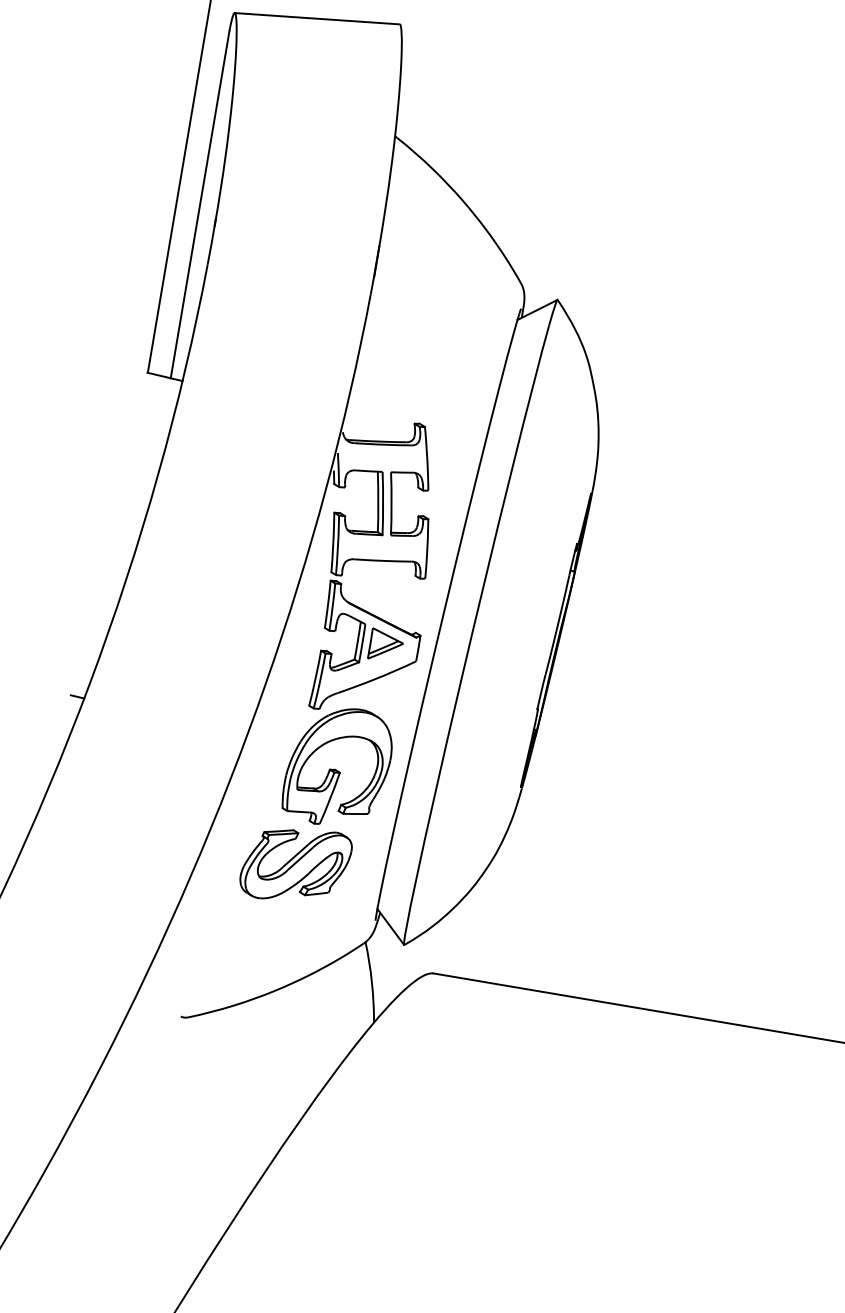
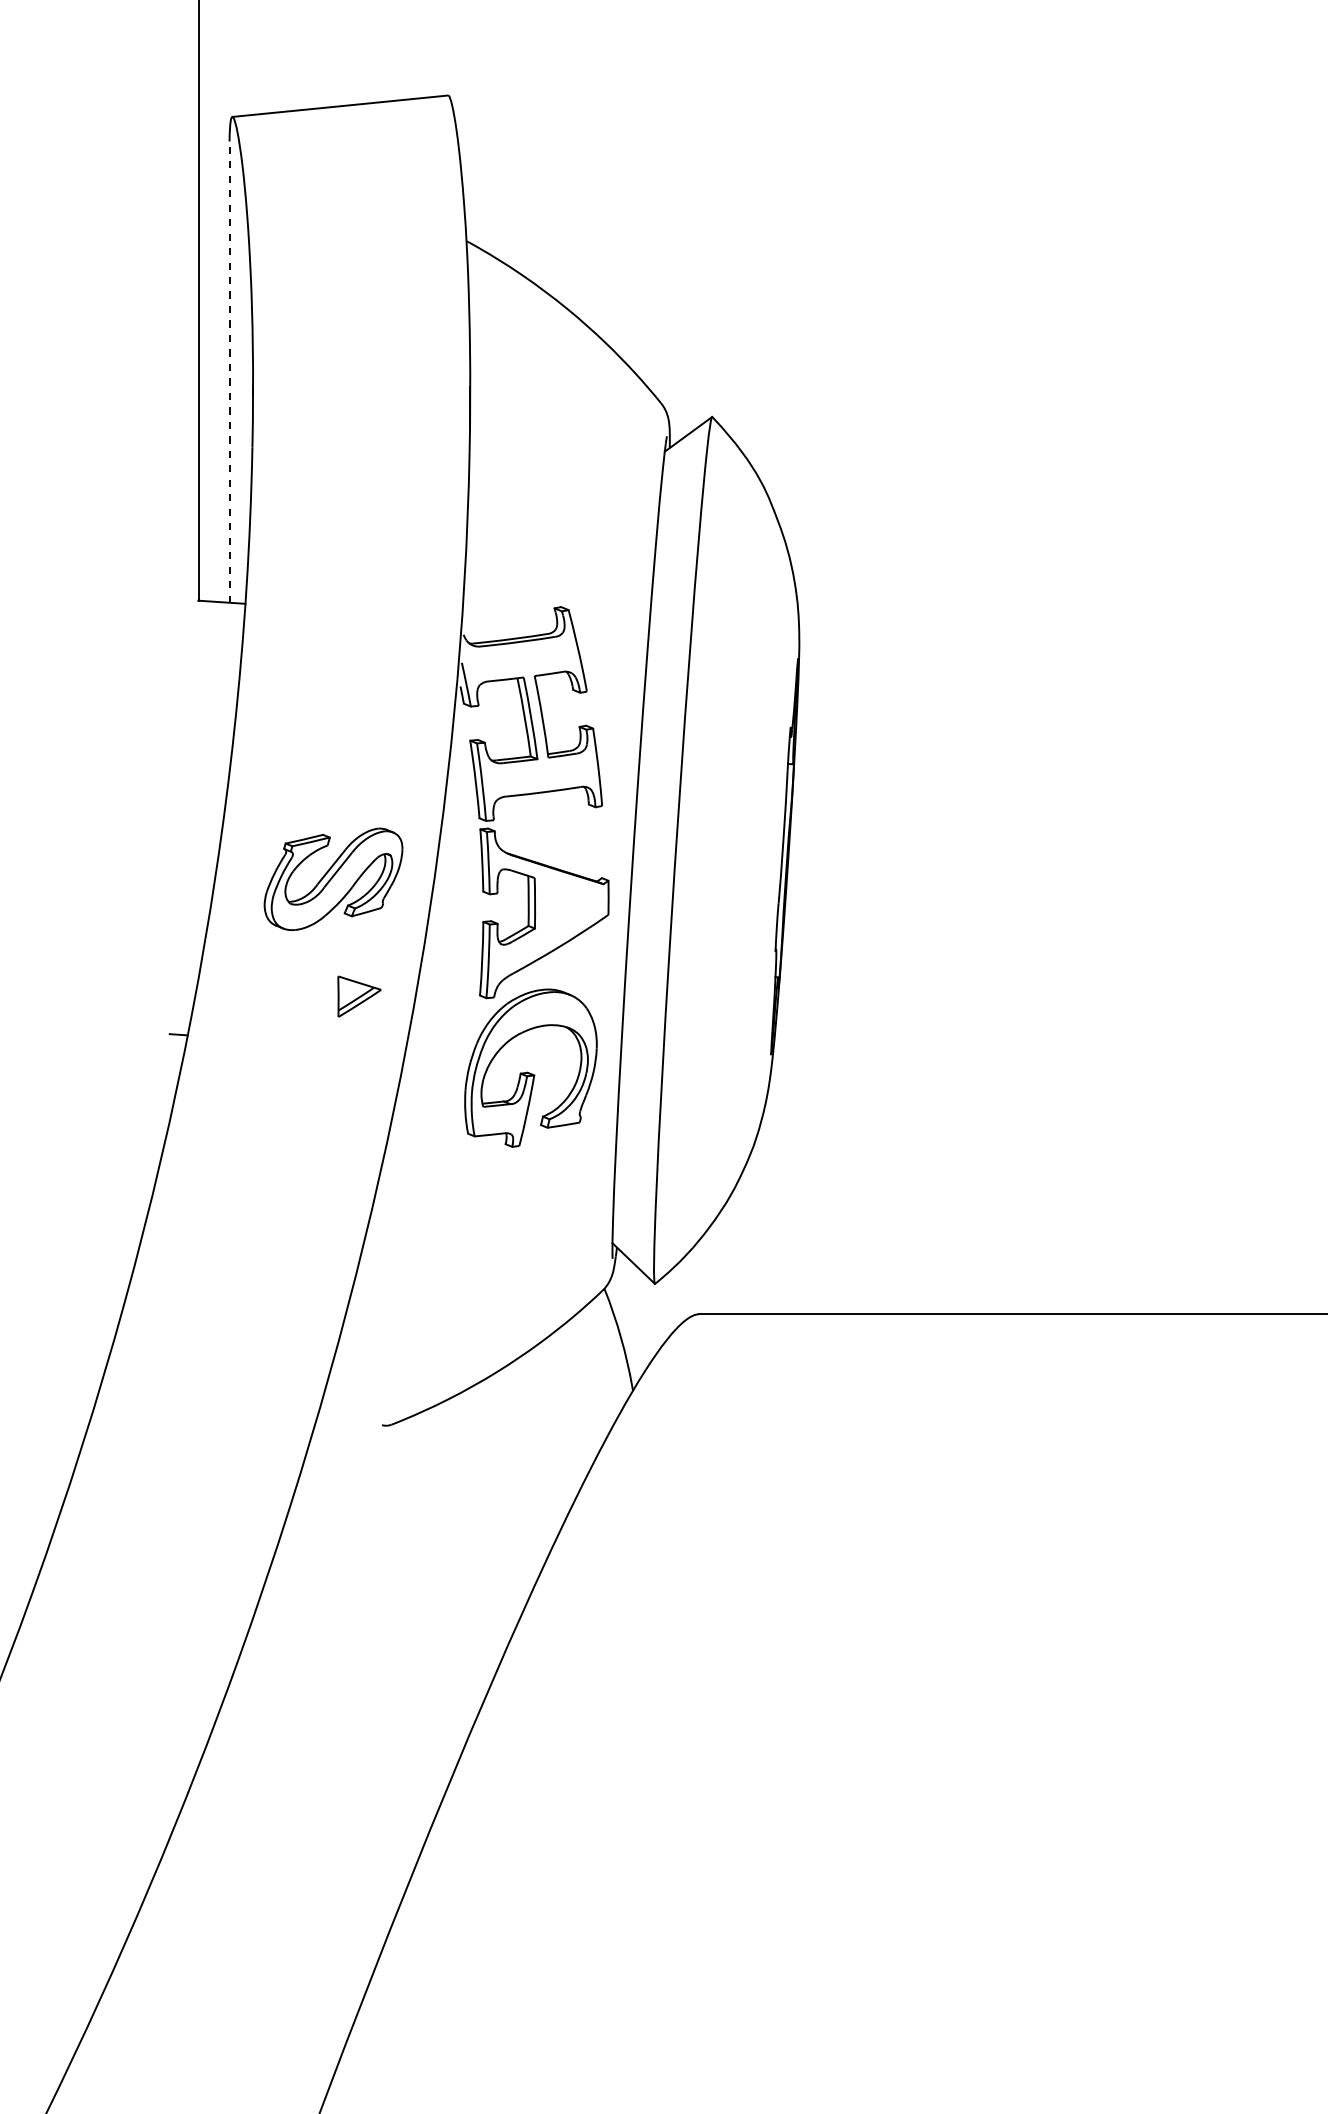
line: (200, 204) -> (229, 372), solid -> dashed
part: (386, 645) -> (359, 996), moved
part: (295, 864) -> (333, 878), moved

